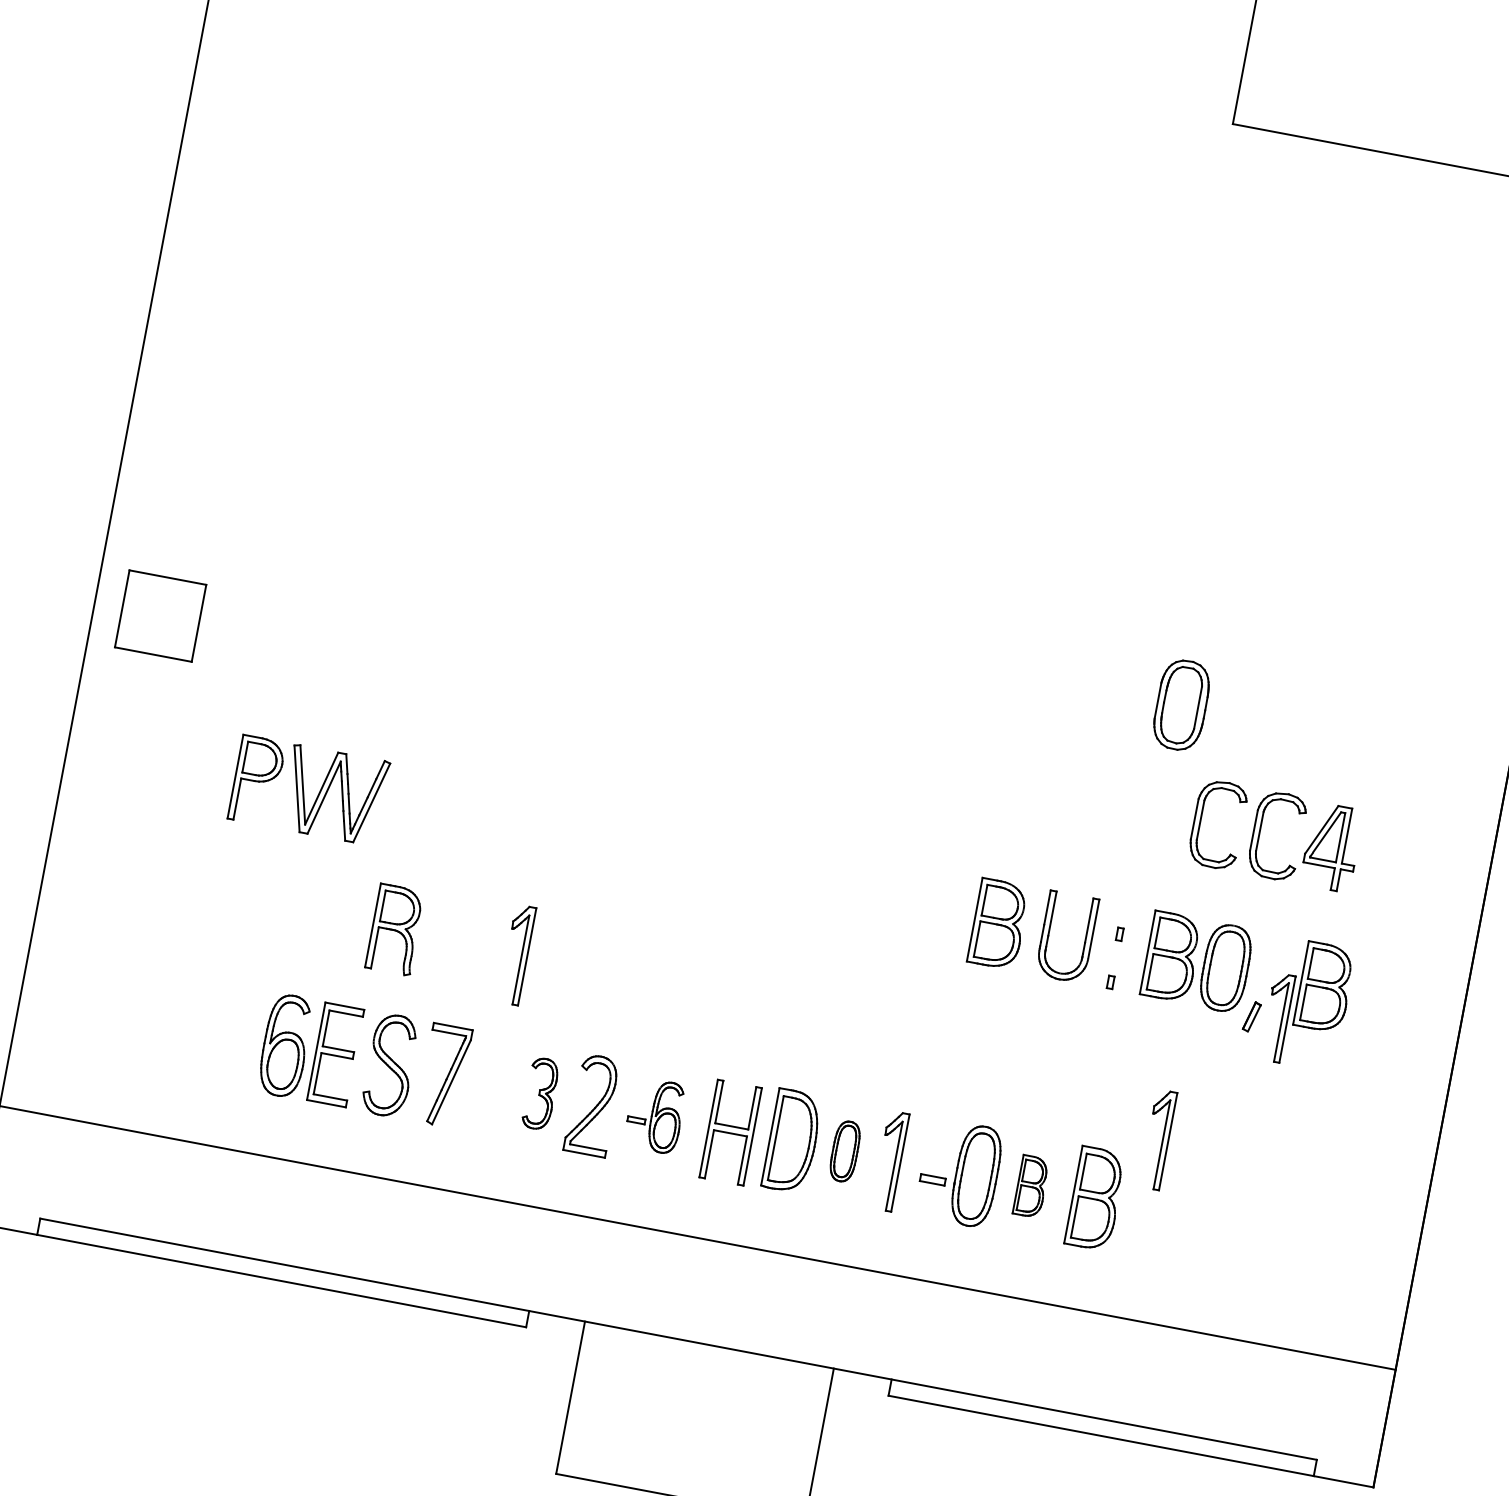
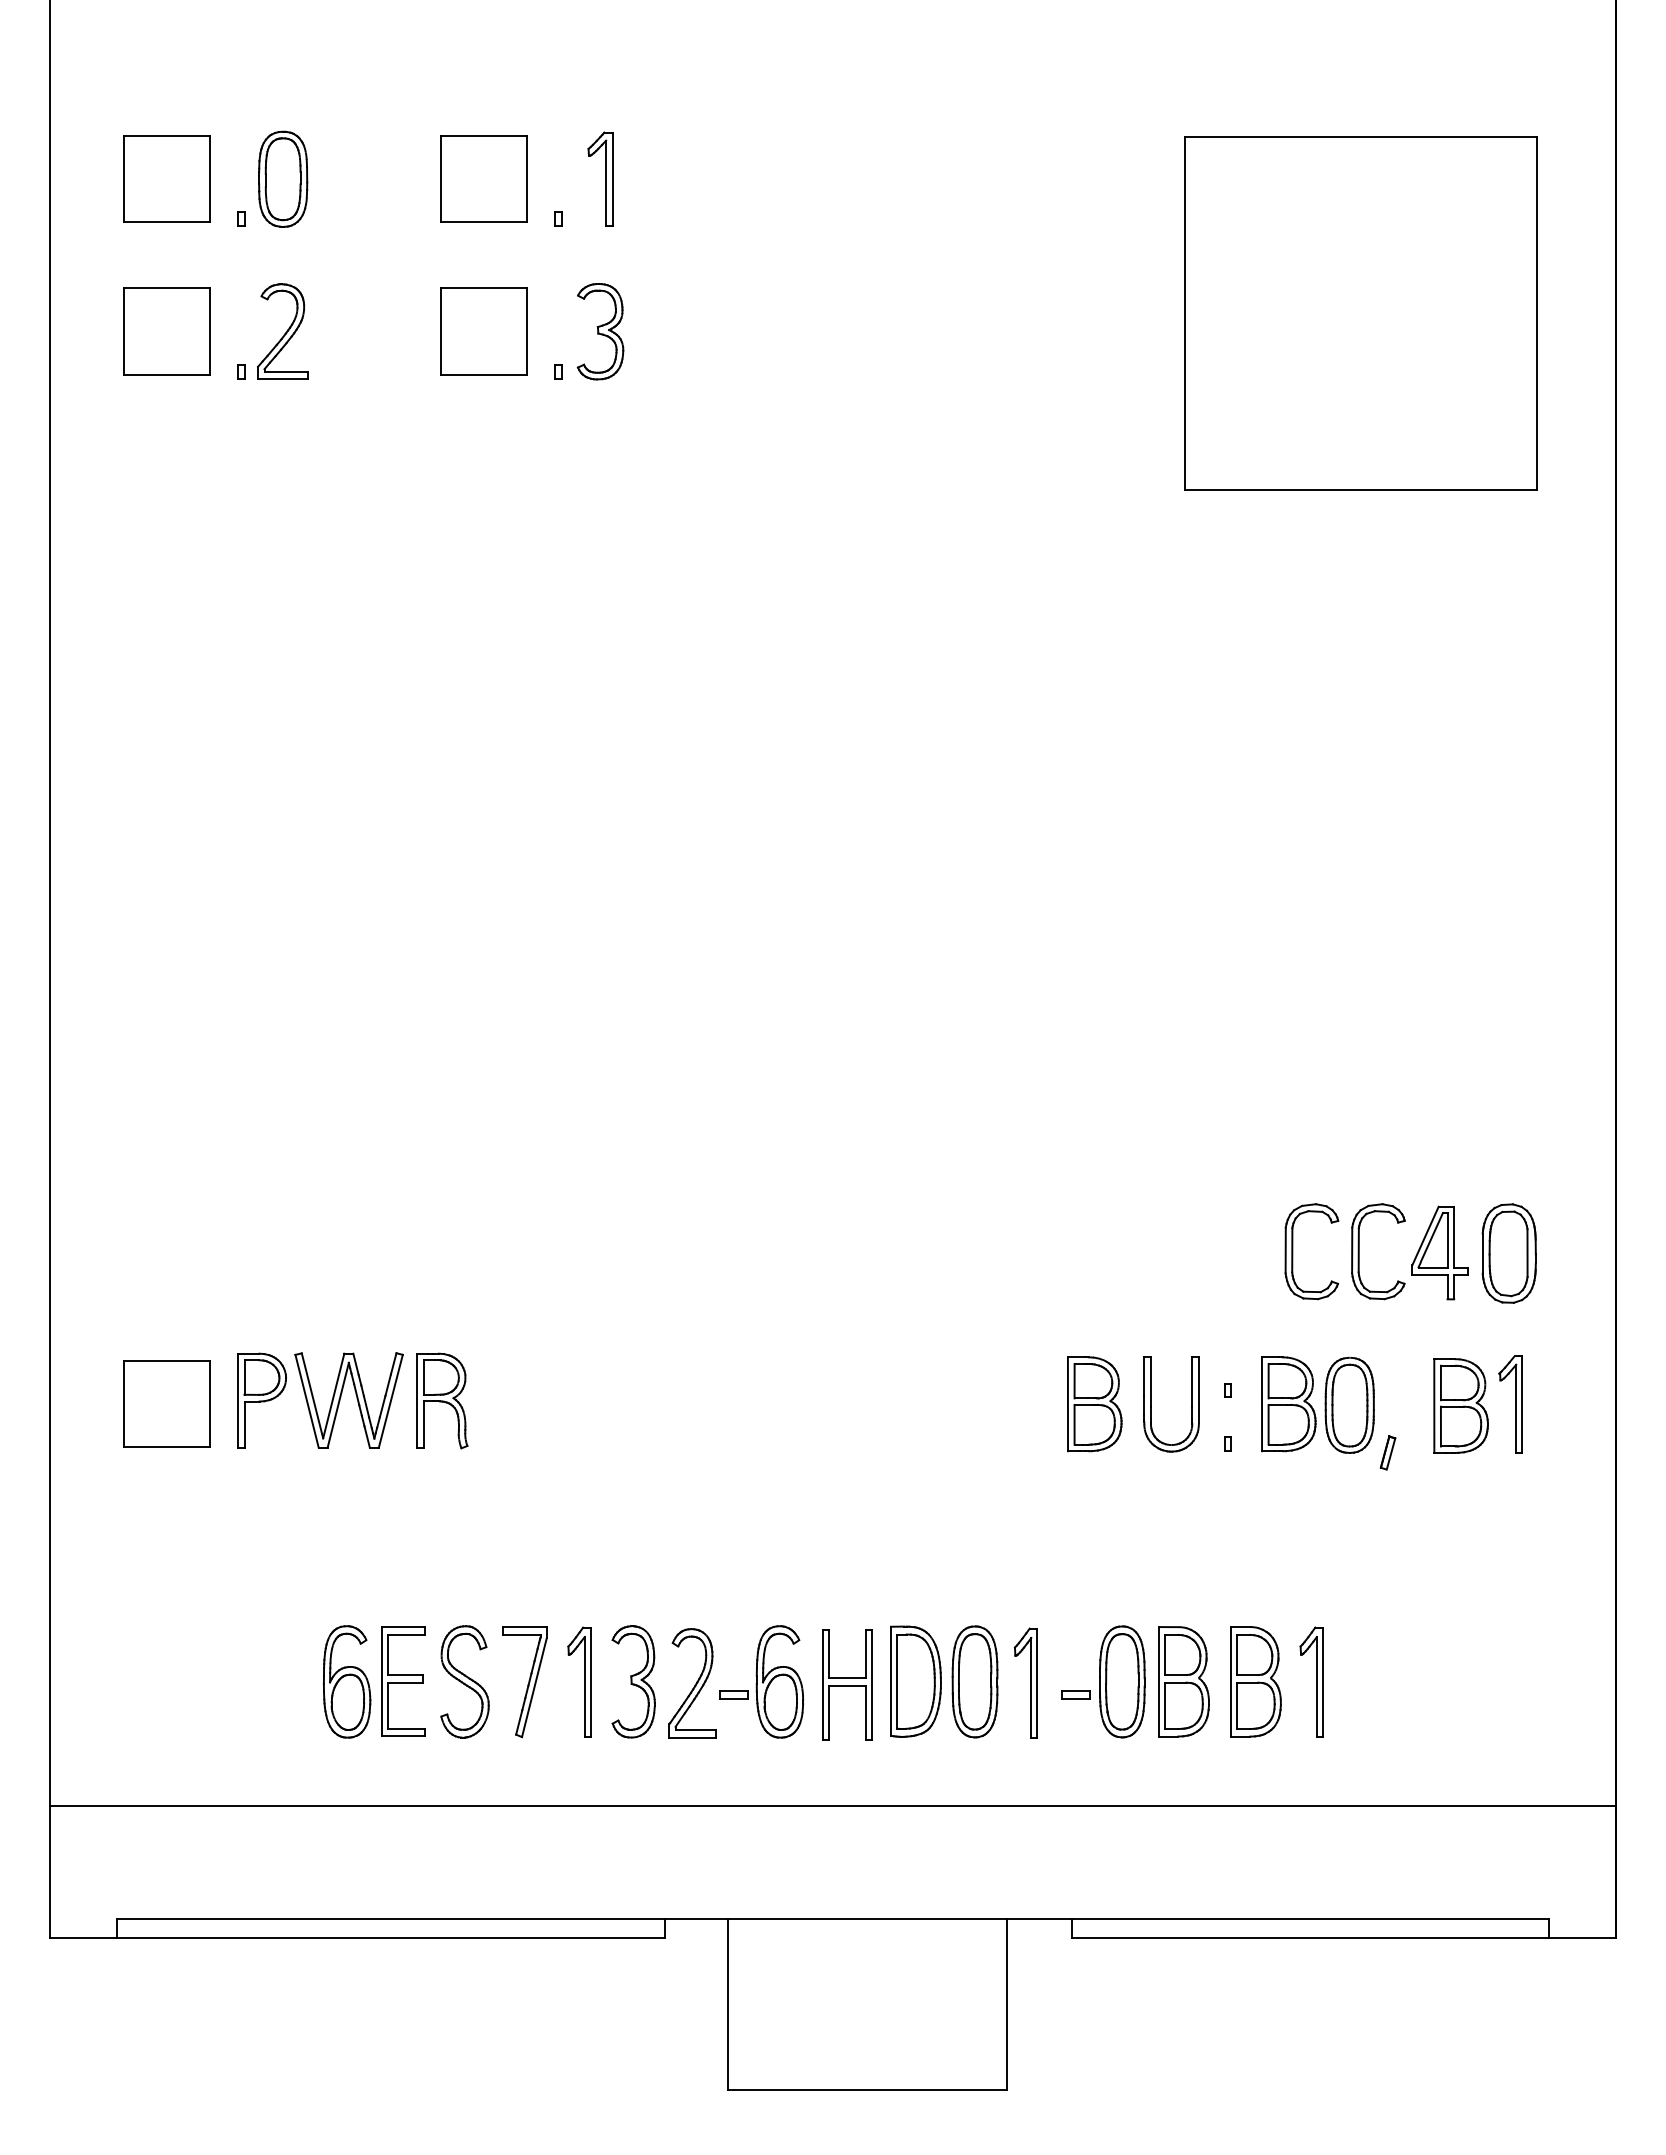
part: (160, 615) -> (166, 1403), moved
part: (1181, 704) -> (1508, 1253), moved
part: (395, 929) -> (442, 1400), moved
part: (517, 954) -> (579, 1681), moved
part: (1277, 1017) -> (1510, 1404), moved
part: (540, 1093) -> (633, 1681), size x1.43
part: (654, 1115) -> (761, 1681), size x1.43
part: (1158, 1139) -> (1311, 1681), moved
part: (844, 1151) -> (974, 1681), size x1.67
part: (1031, 1186) -> (1183, 1681), size x1.67

